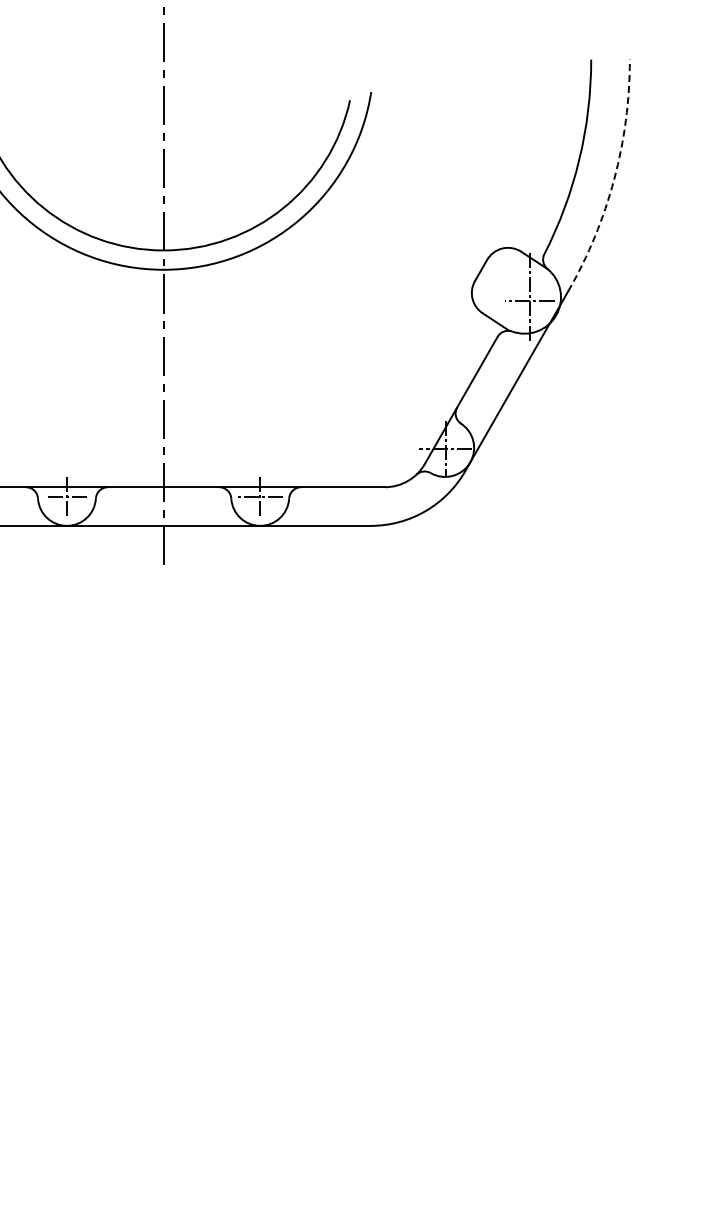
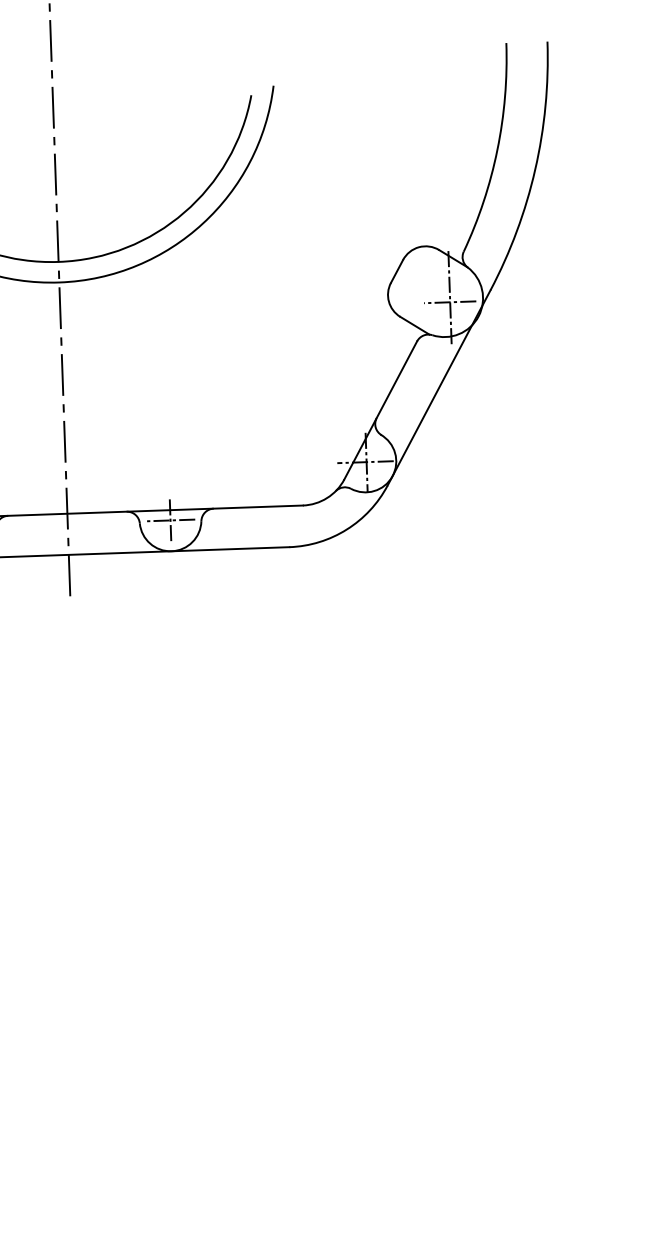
arc: (614, 179) -> (535, 169), dashed -> solid

